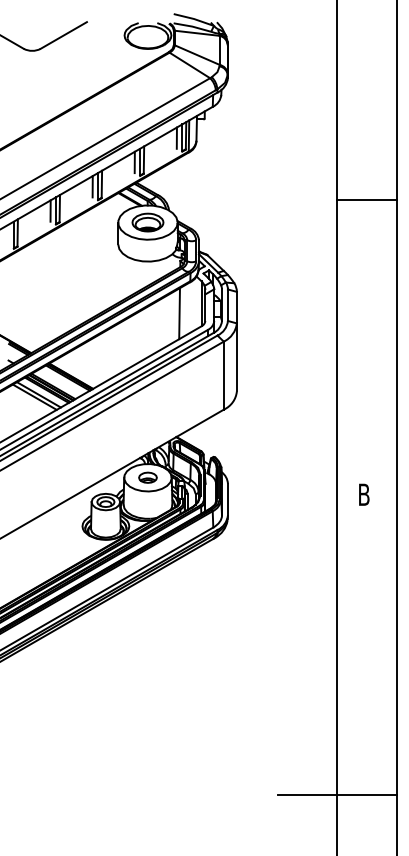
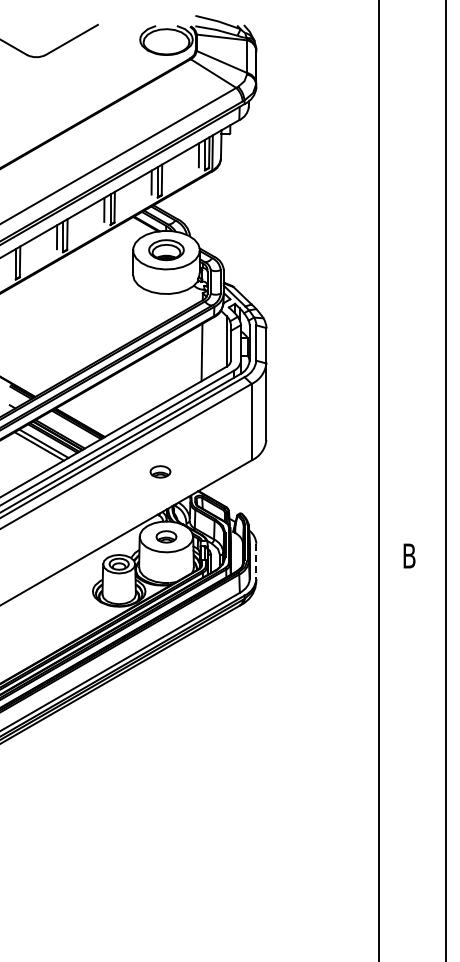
line: (366, 199) -> (412, 224), removed
part: (142, 419) -> (160, 471), added
line: (228, 499) -> (256, 561), solid -> dashed
line: (337, 795) -> (379, 893), removed

